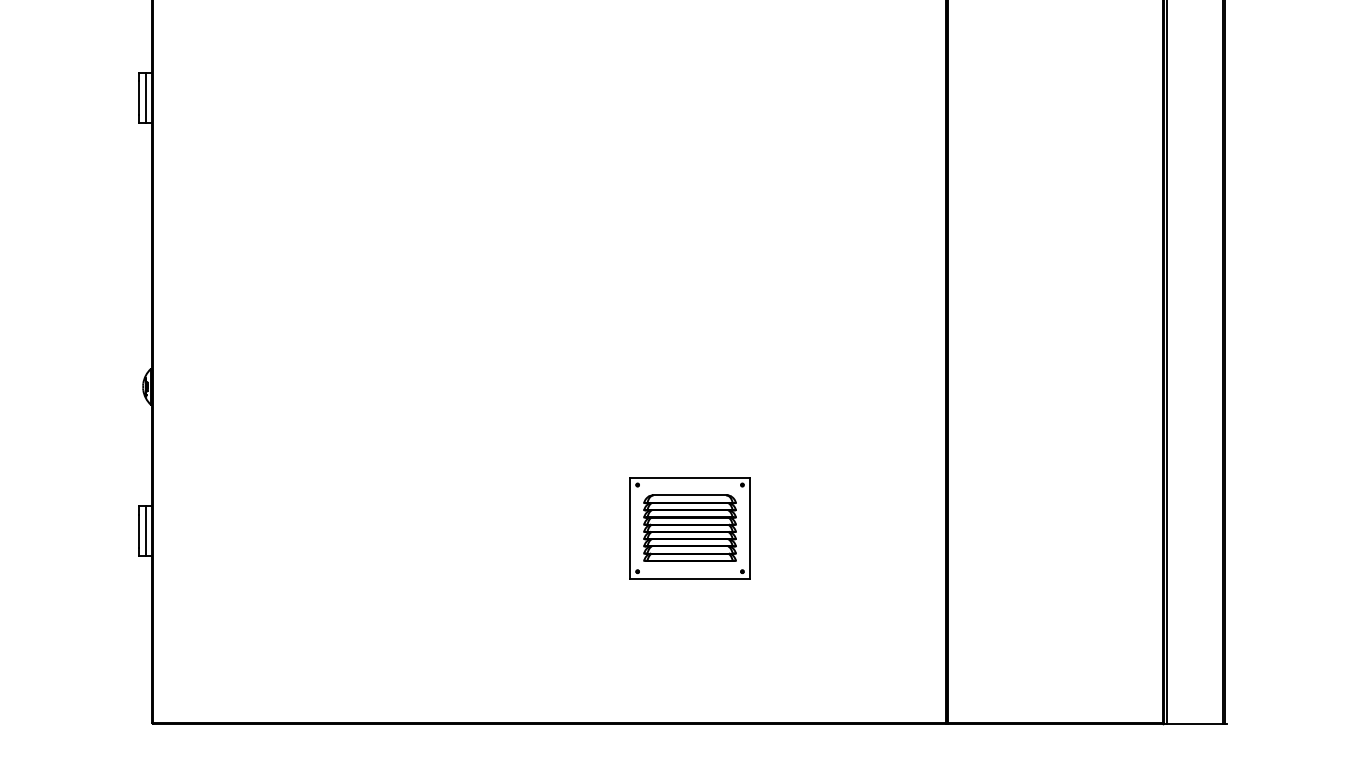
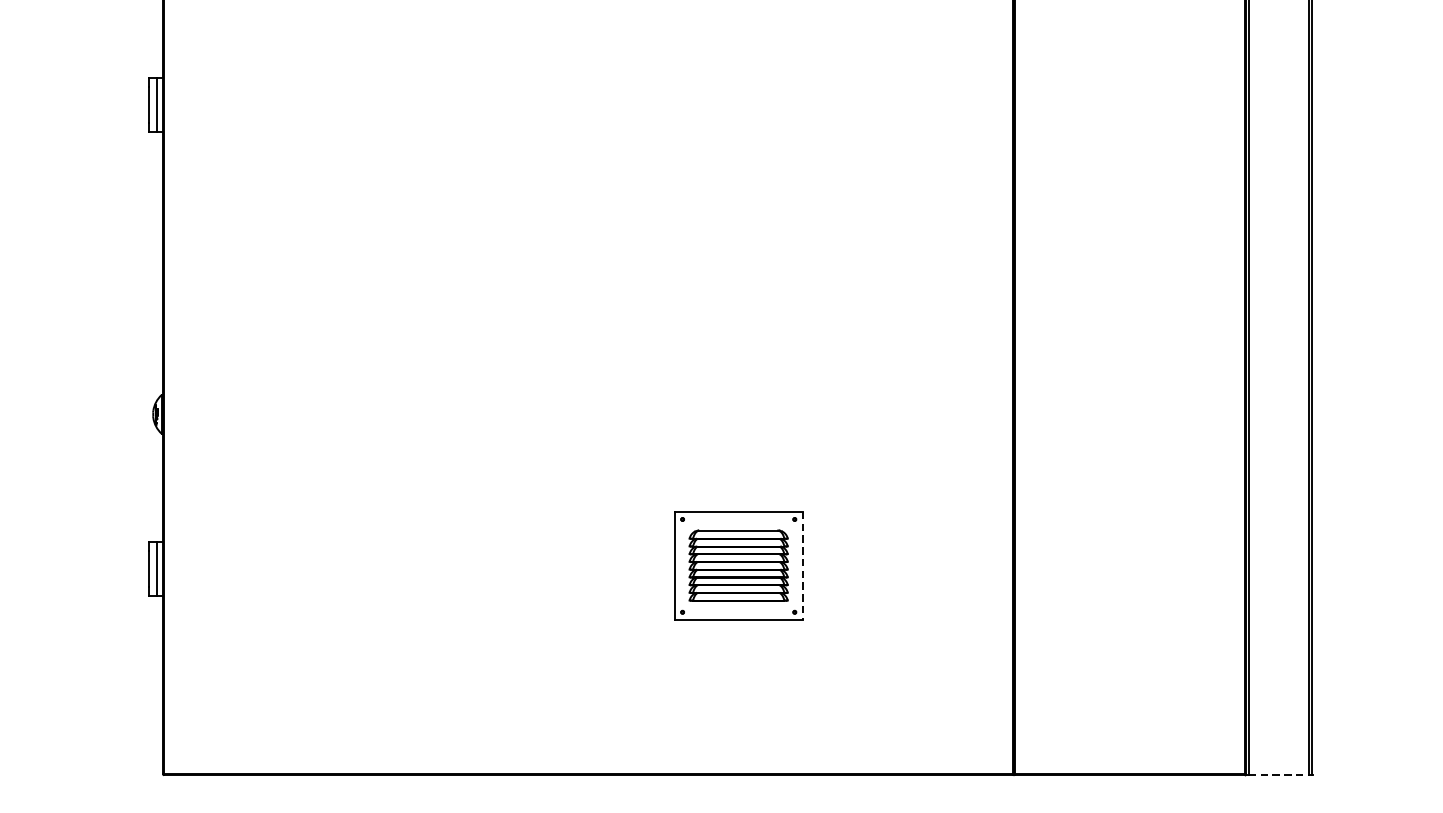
line: (749, 528) -> (802, 566), solid -> dashed
line: (1195, 723) -> (1279, 774), solid -> dashed

